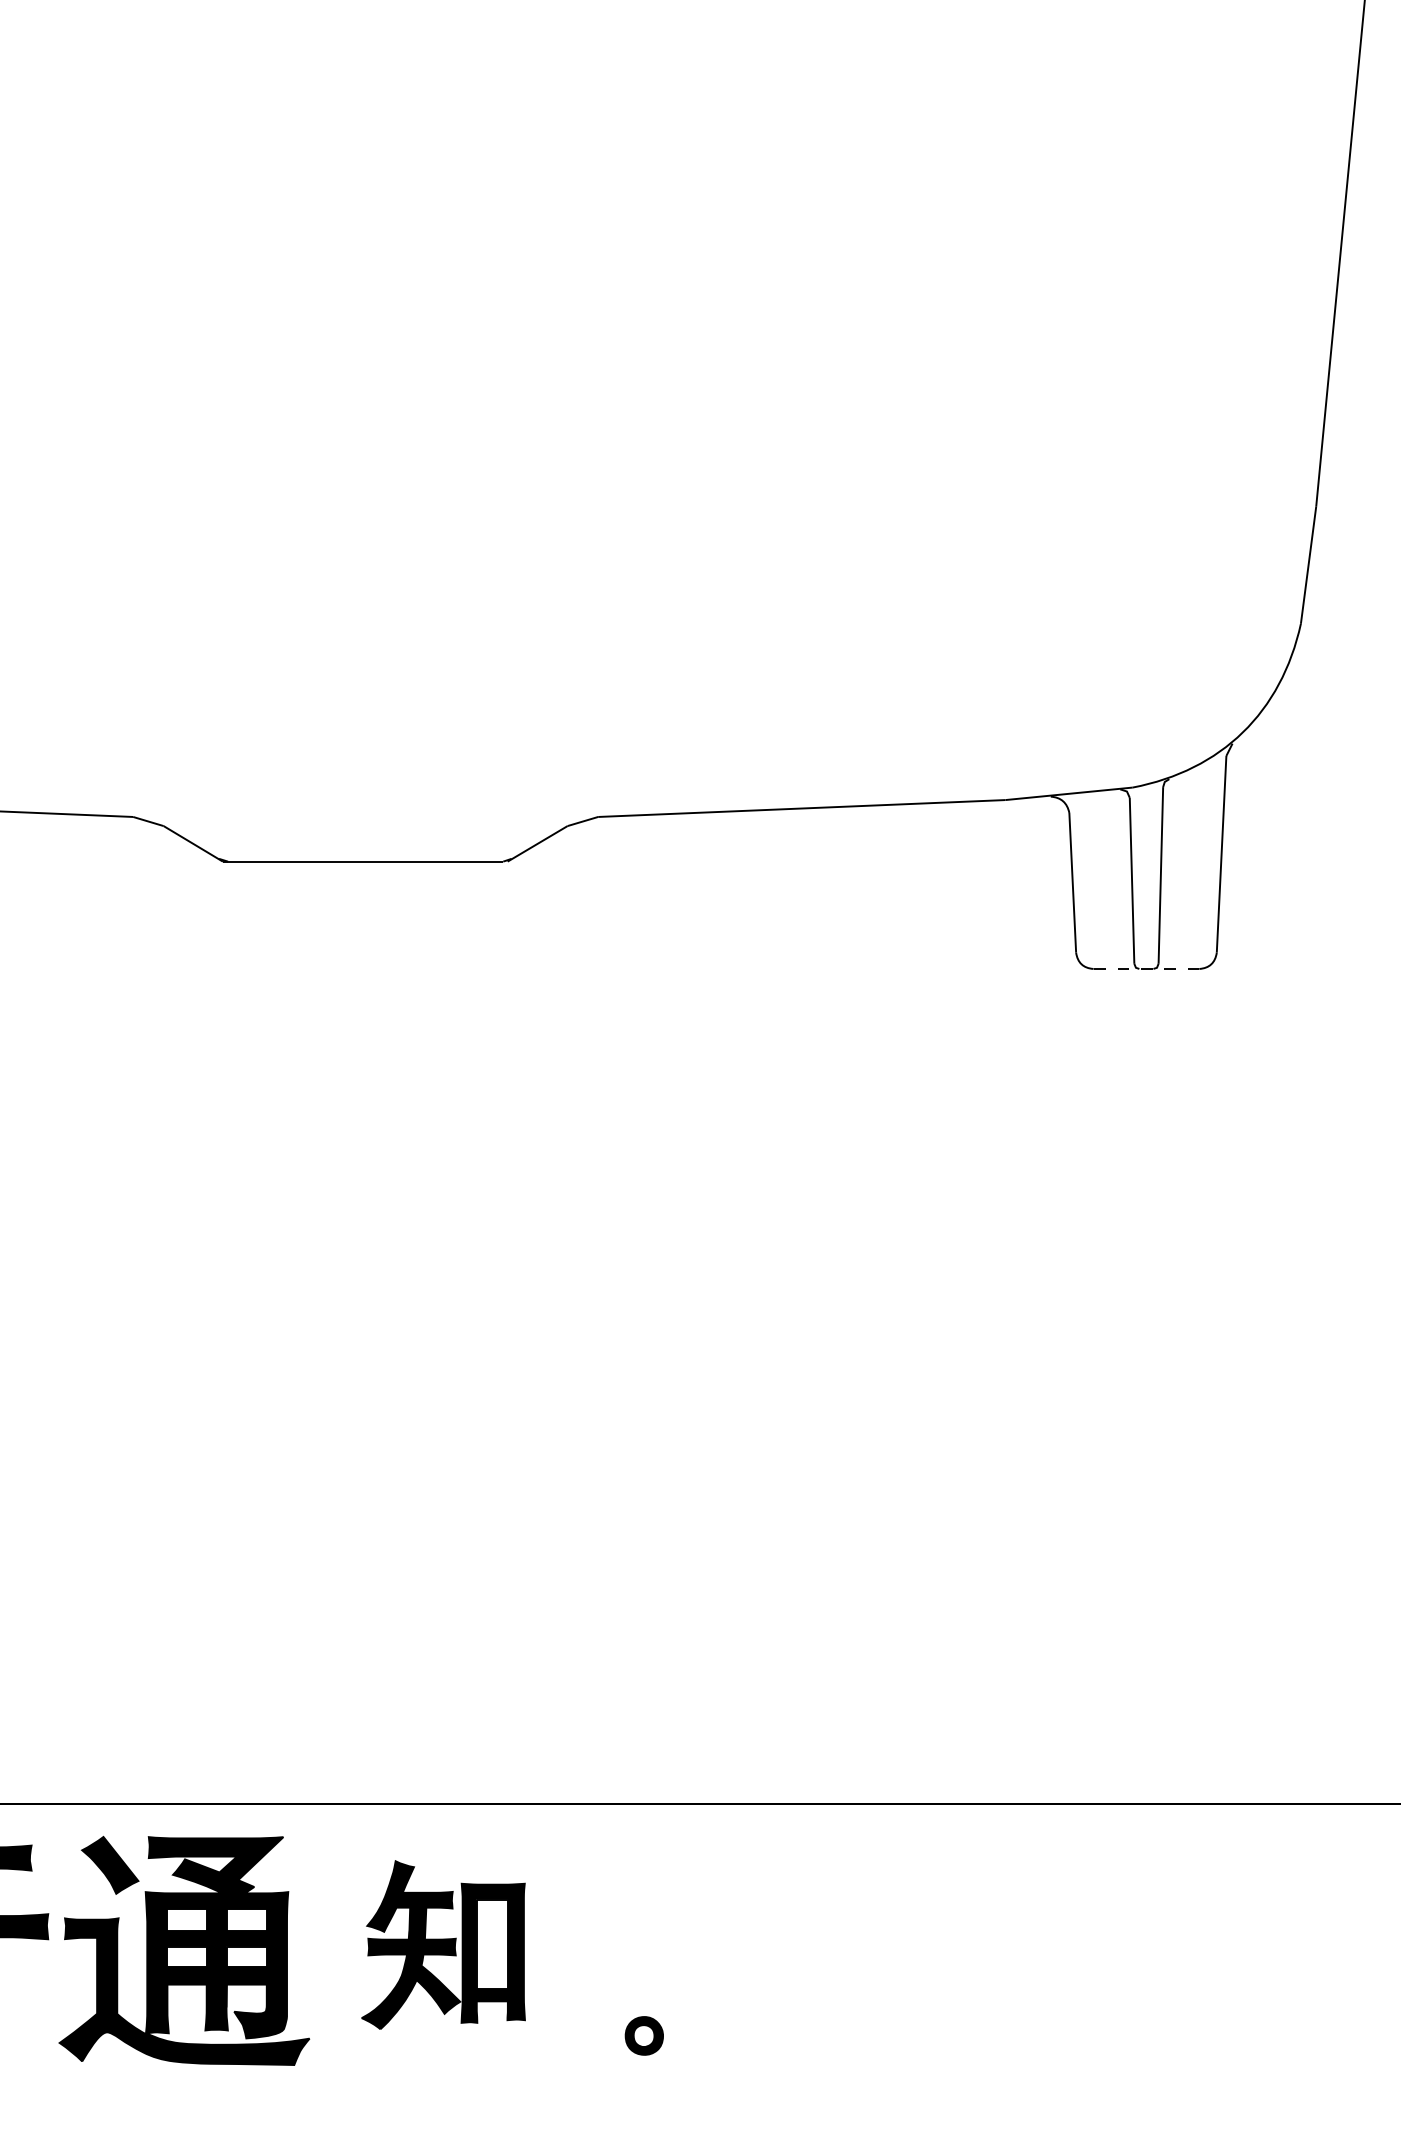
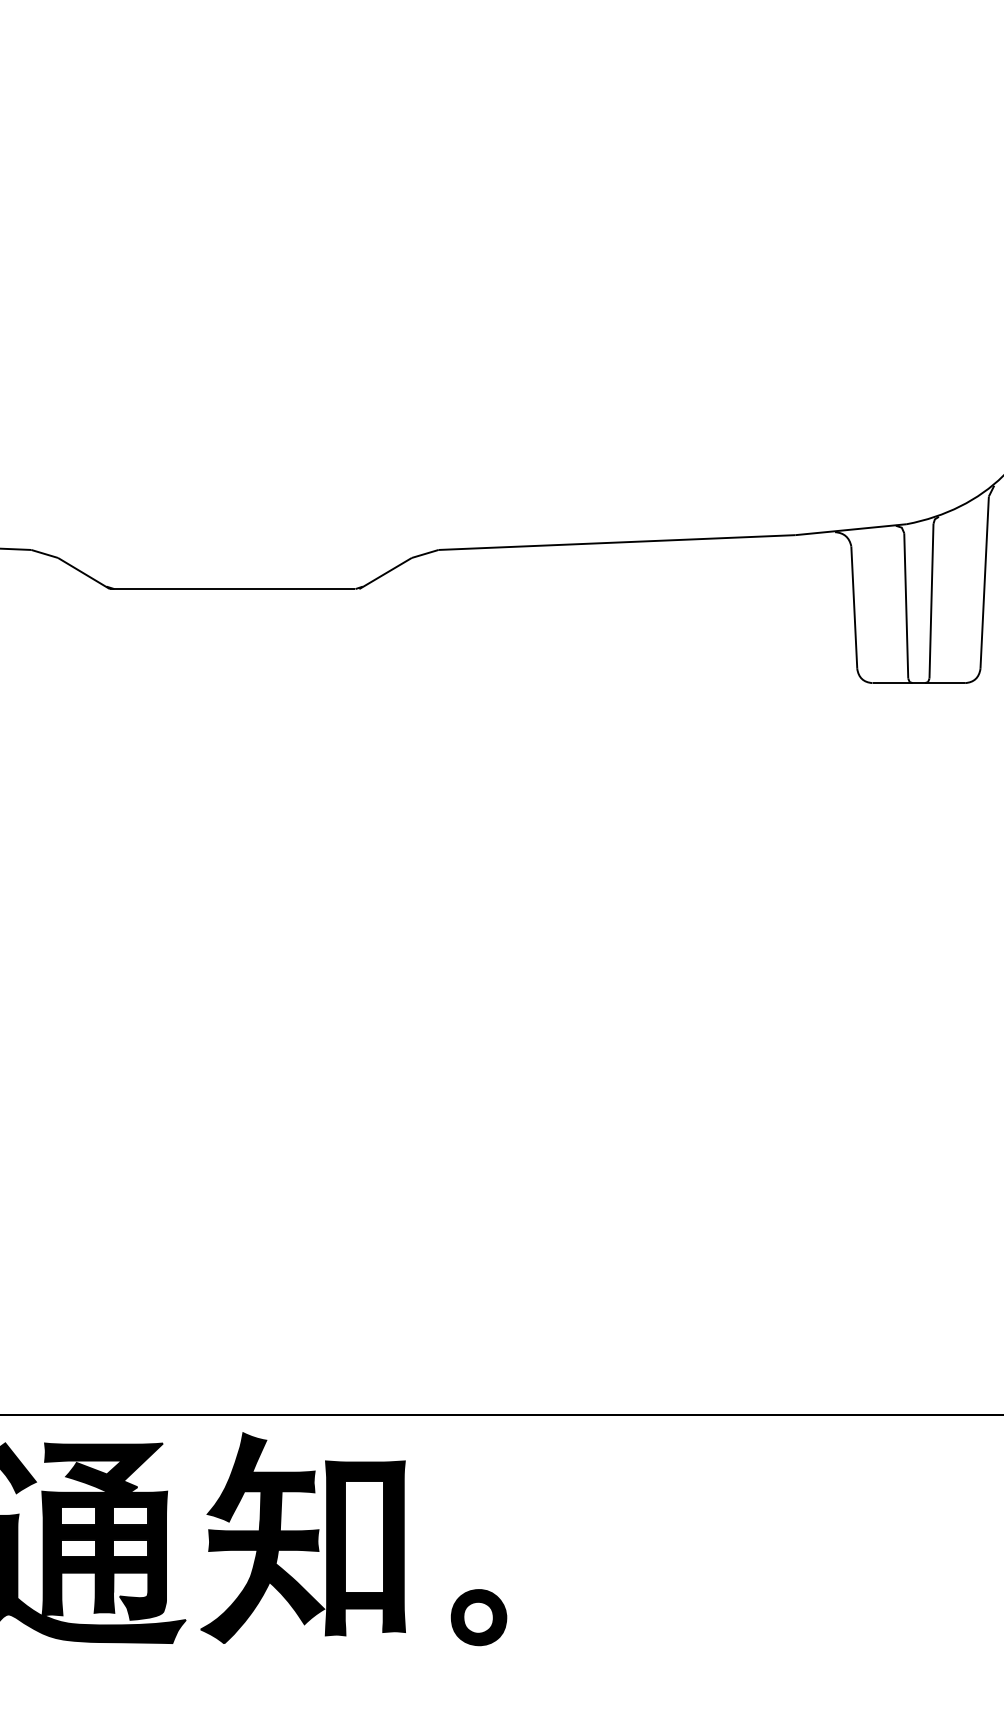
line: (1146, 968) -> (918, 682), dashed -> solid
part: (443, 1944) -> (303, 1537), size x1.43
part: (644, 2035) -> (479, 1617), size x1.67

